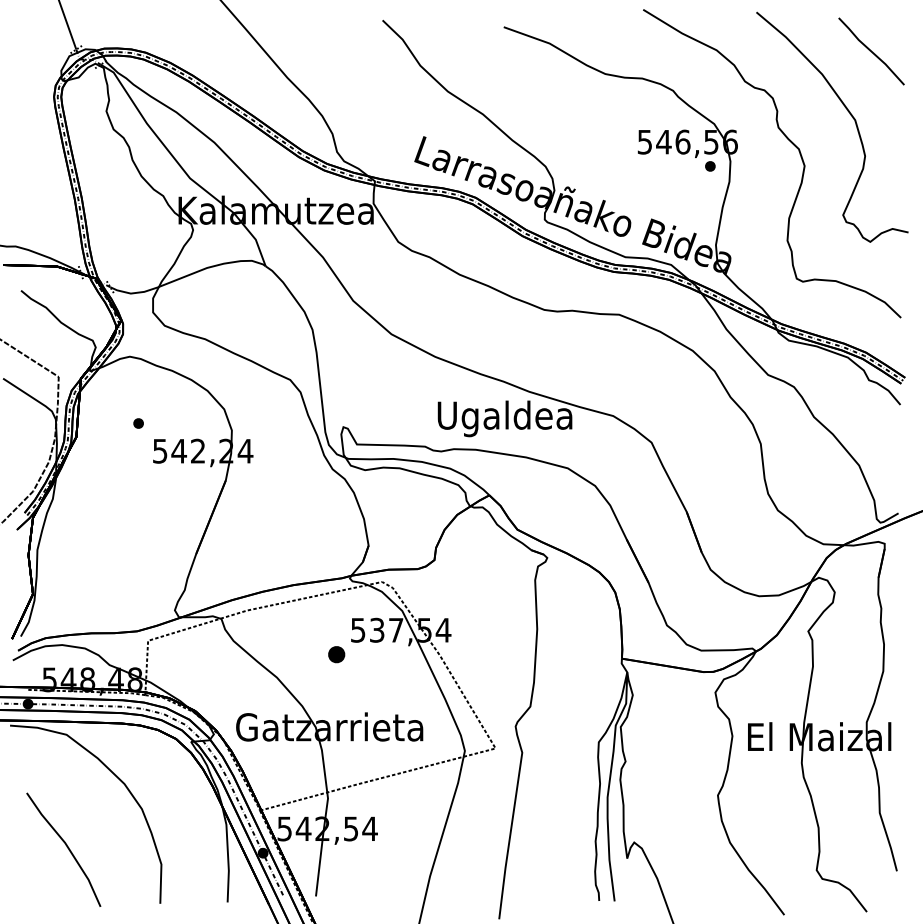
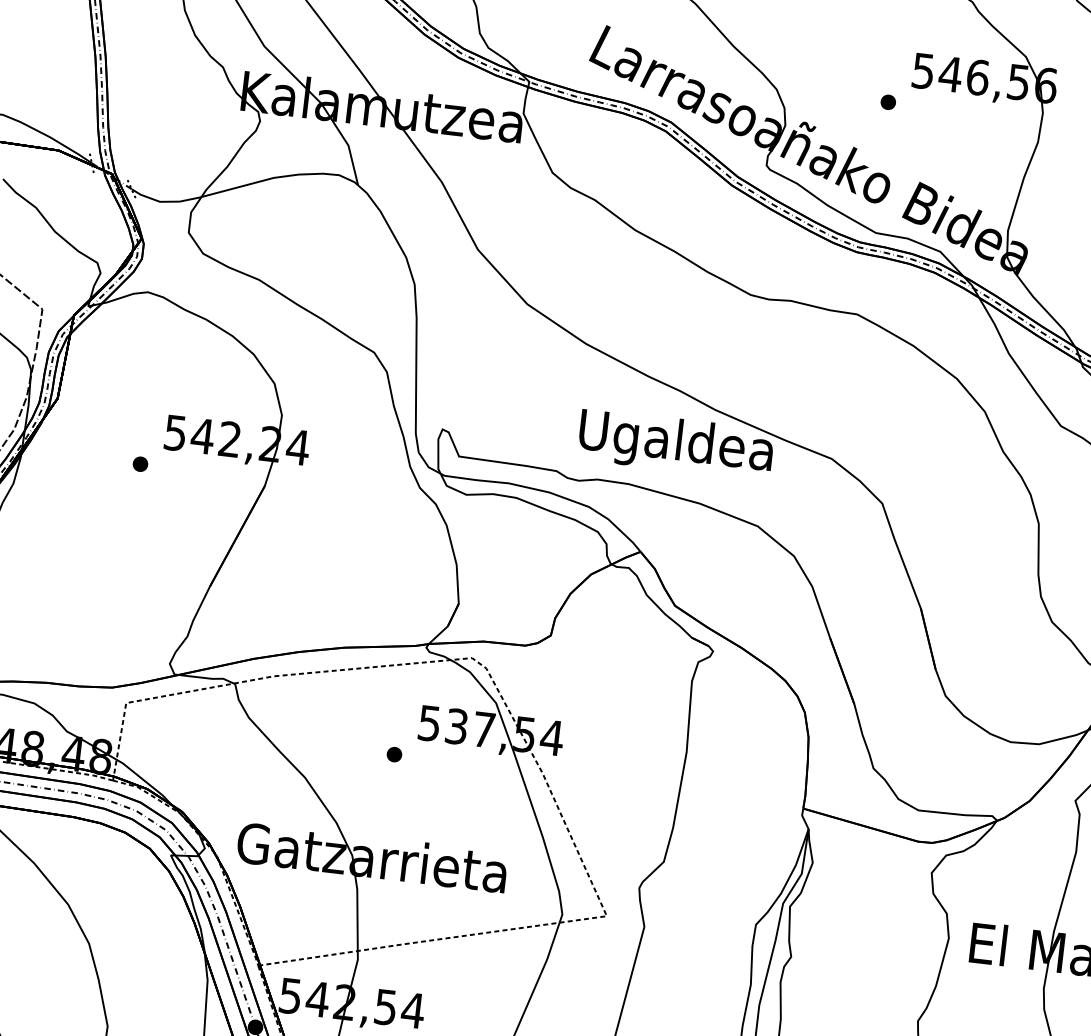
part: (710, 166) -> (888, 102), moved
part: (138, 423) -> (140, 464), moved
part: (336, 654) -> (394, 754), size x0.62

